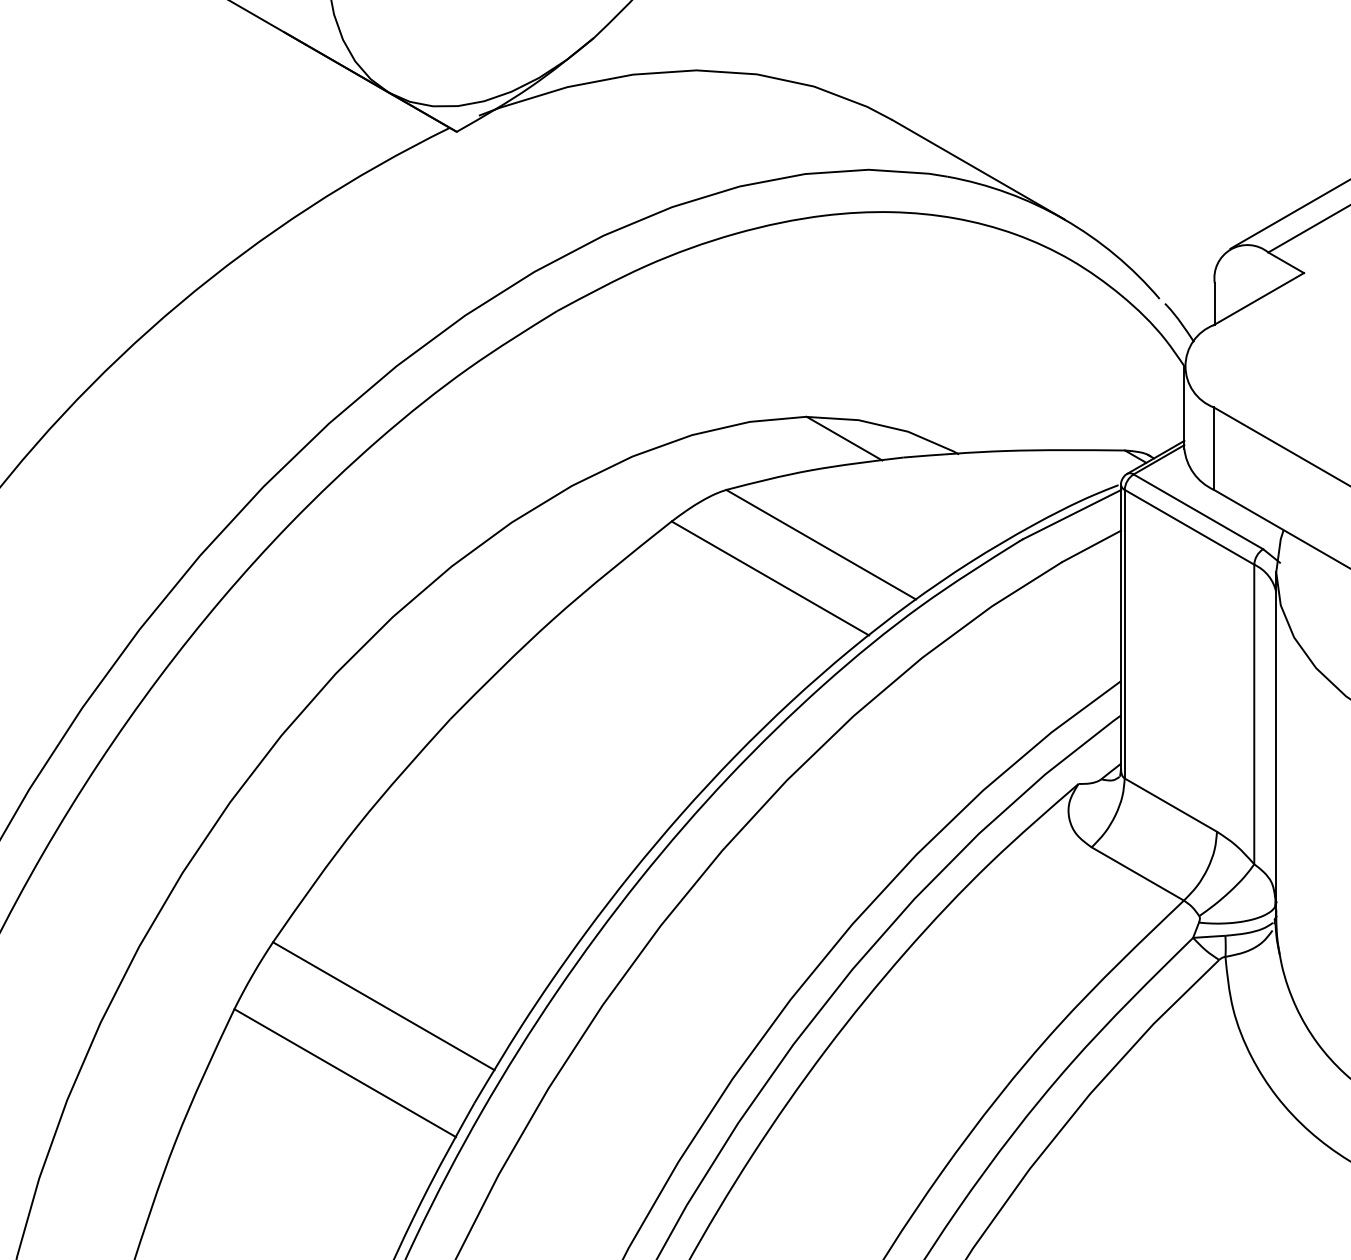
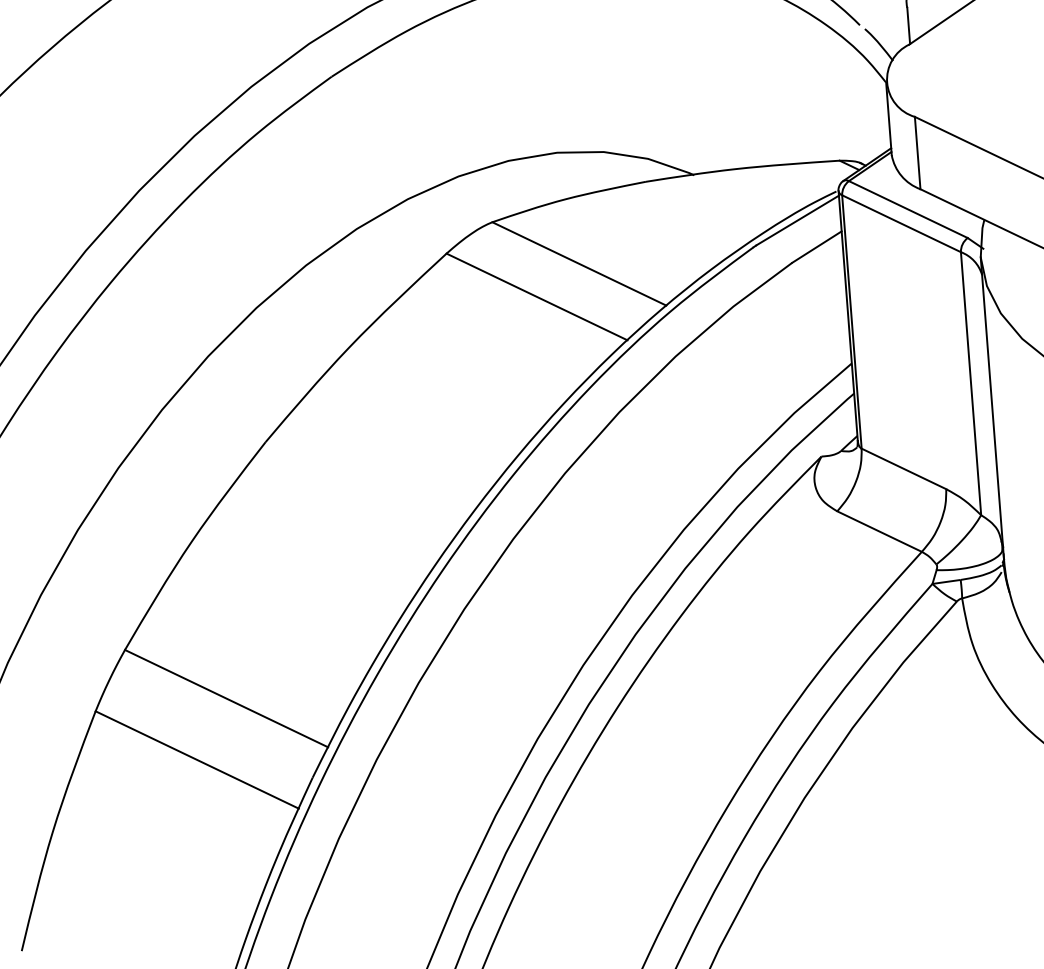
line: (844, 438) -> (592, 169), removed

